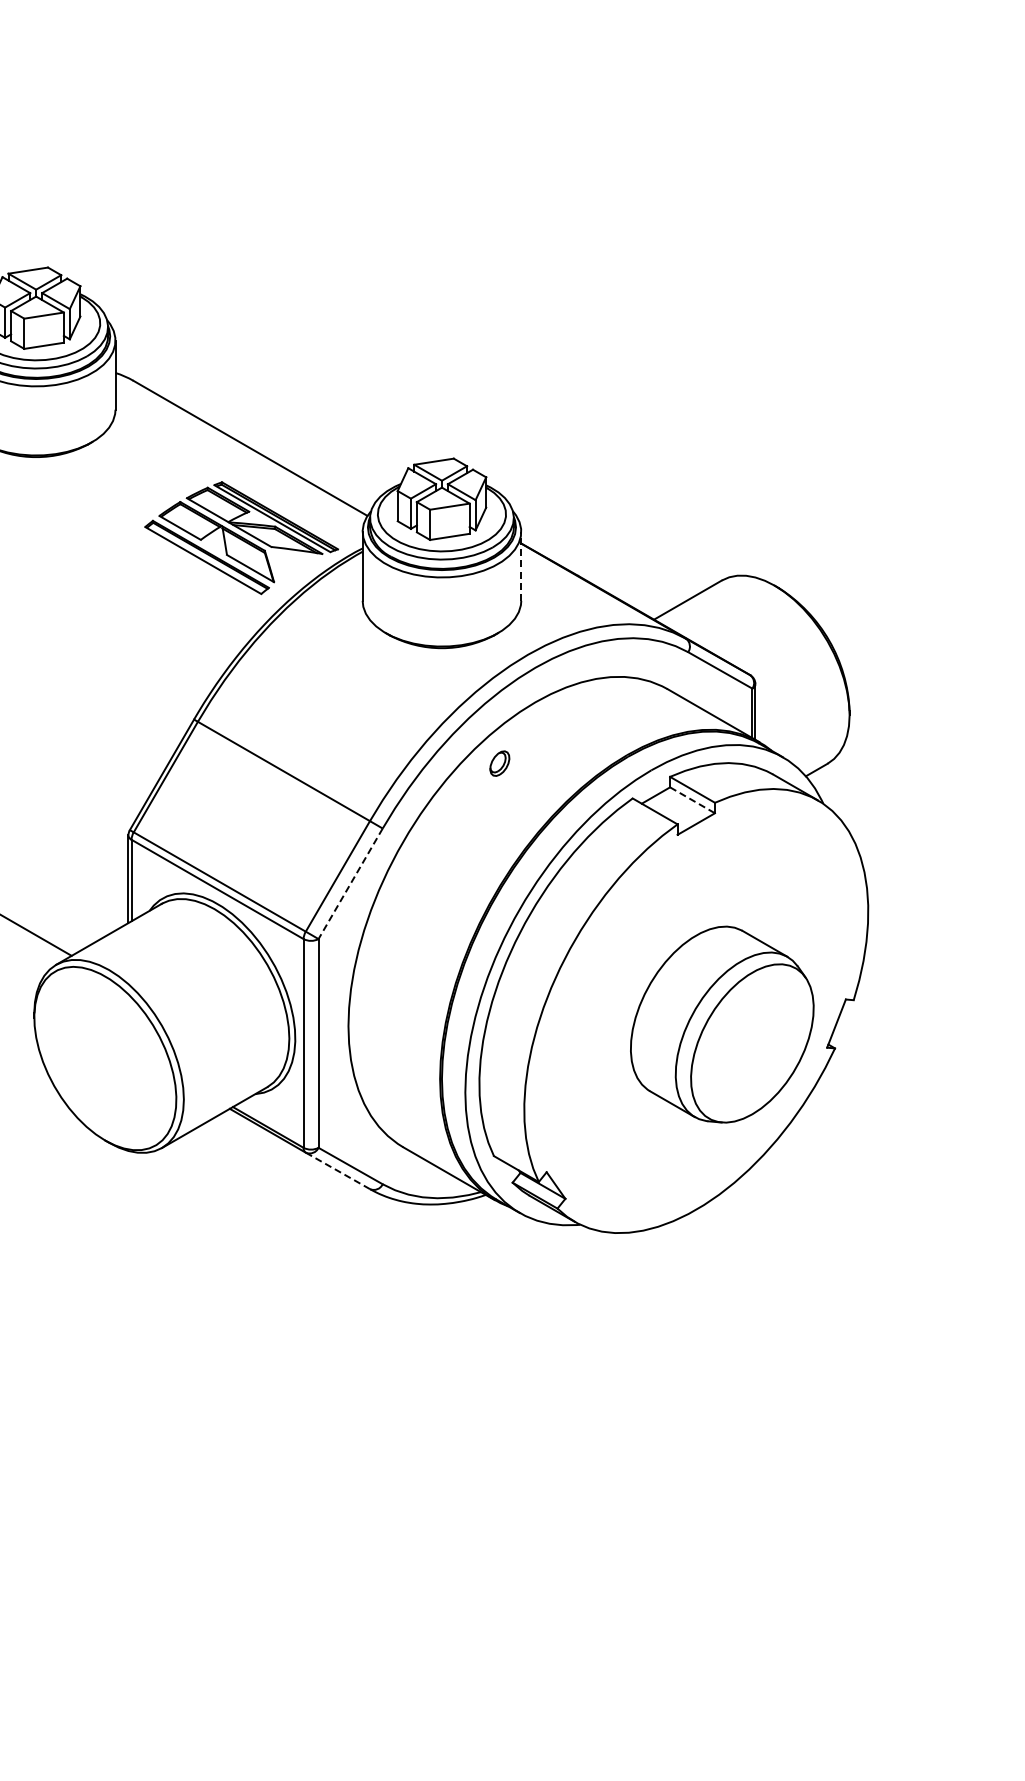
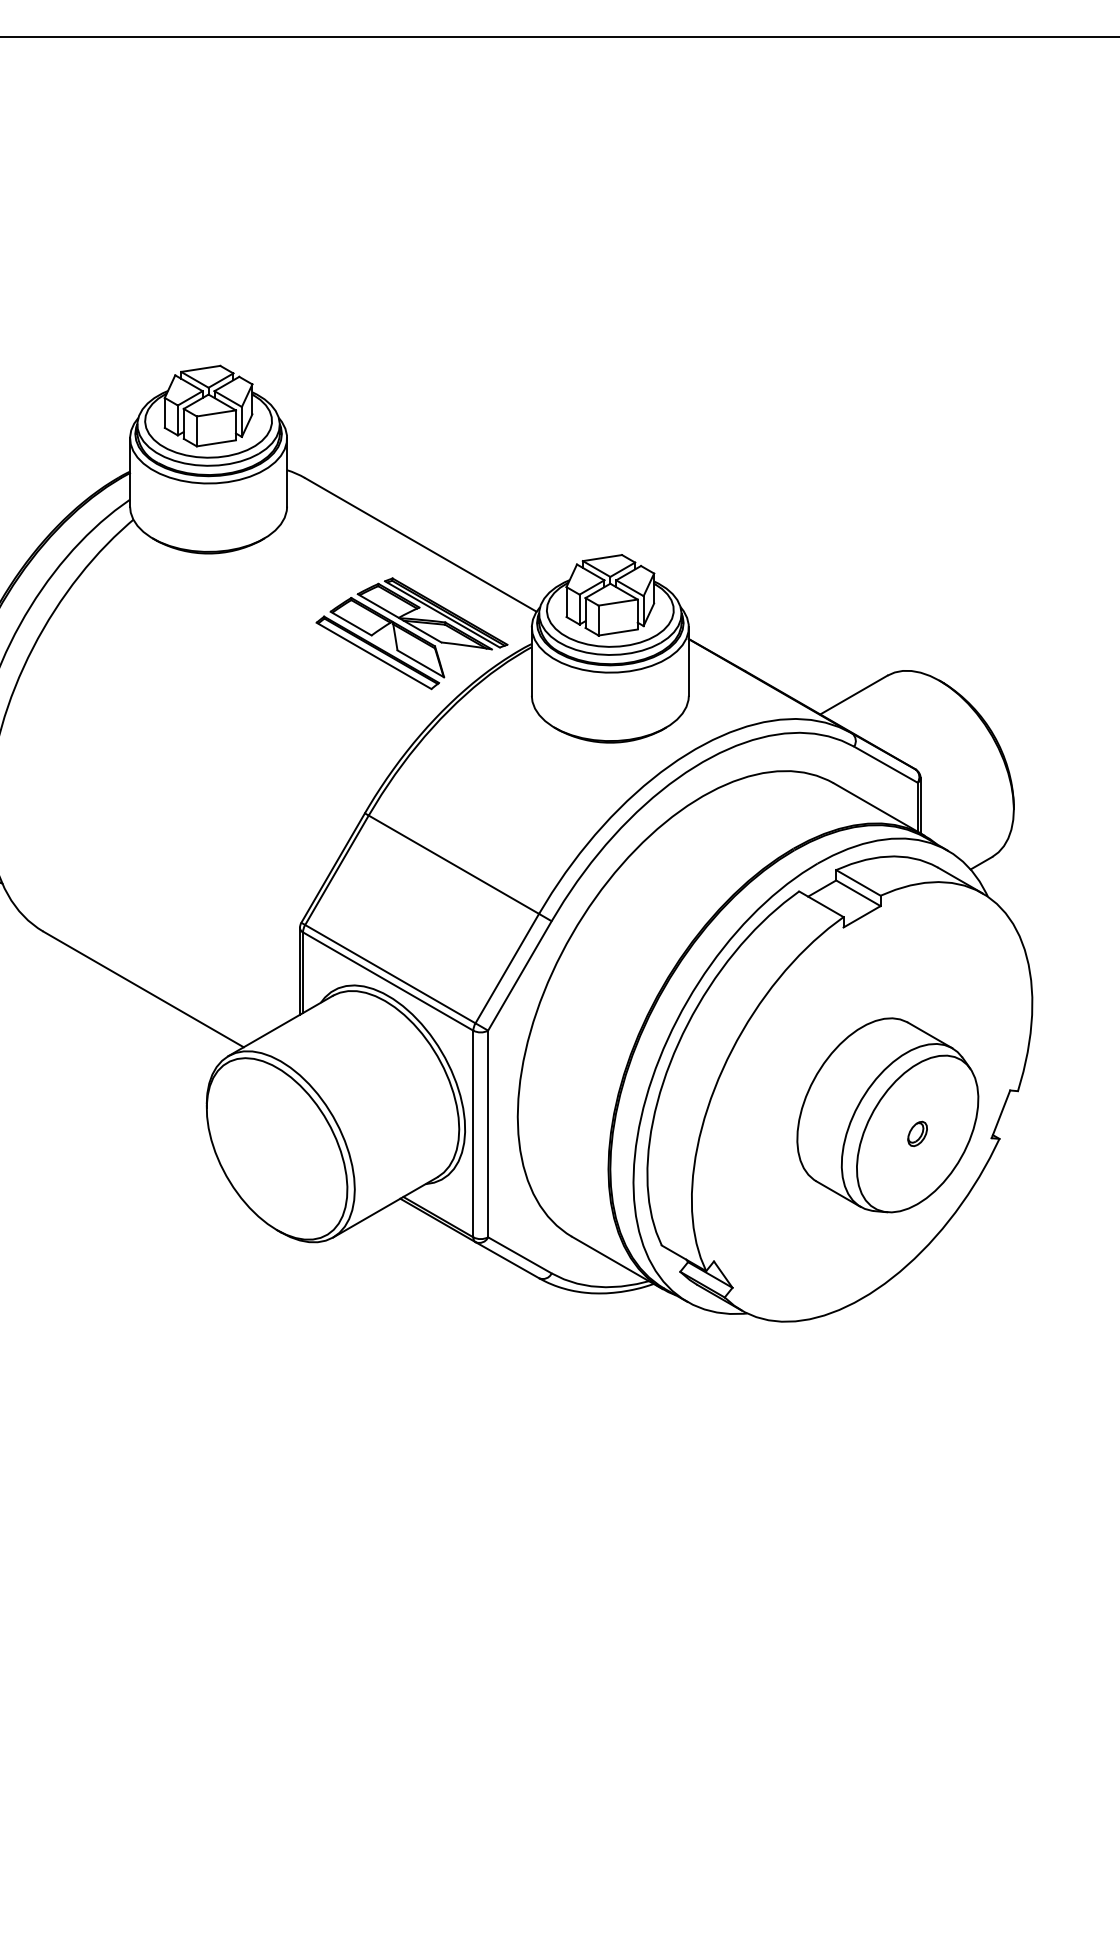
line: (520, 566) -> (688, 661), dashed -> solid
part: (499, 763) -> (917, 1133), moved
line: (692, 800) -> (858, 893), dashed -> solid
line: (350, 884) -> (519, 976), dashed -> solid
line: (338, 1171) -> (507, 1260), dashed -> solid

